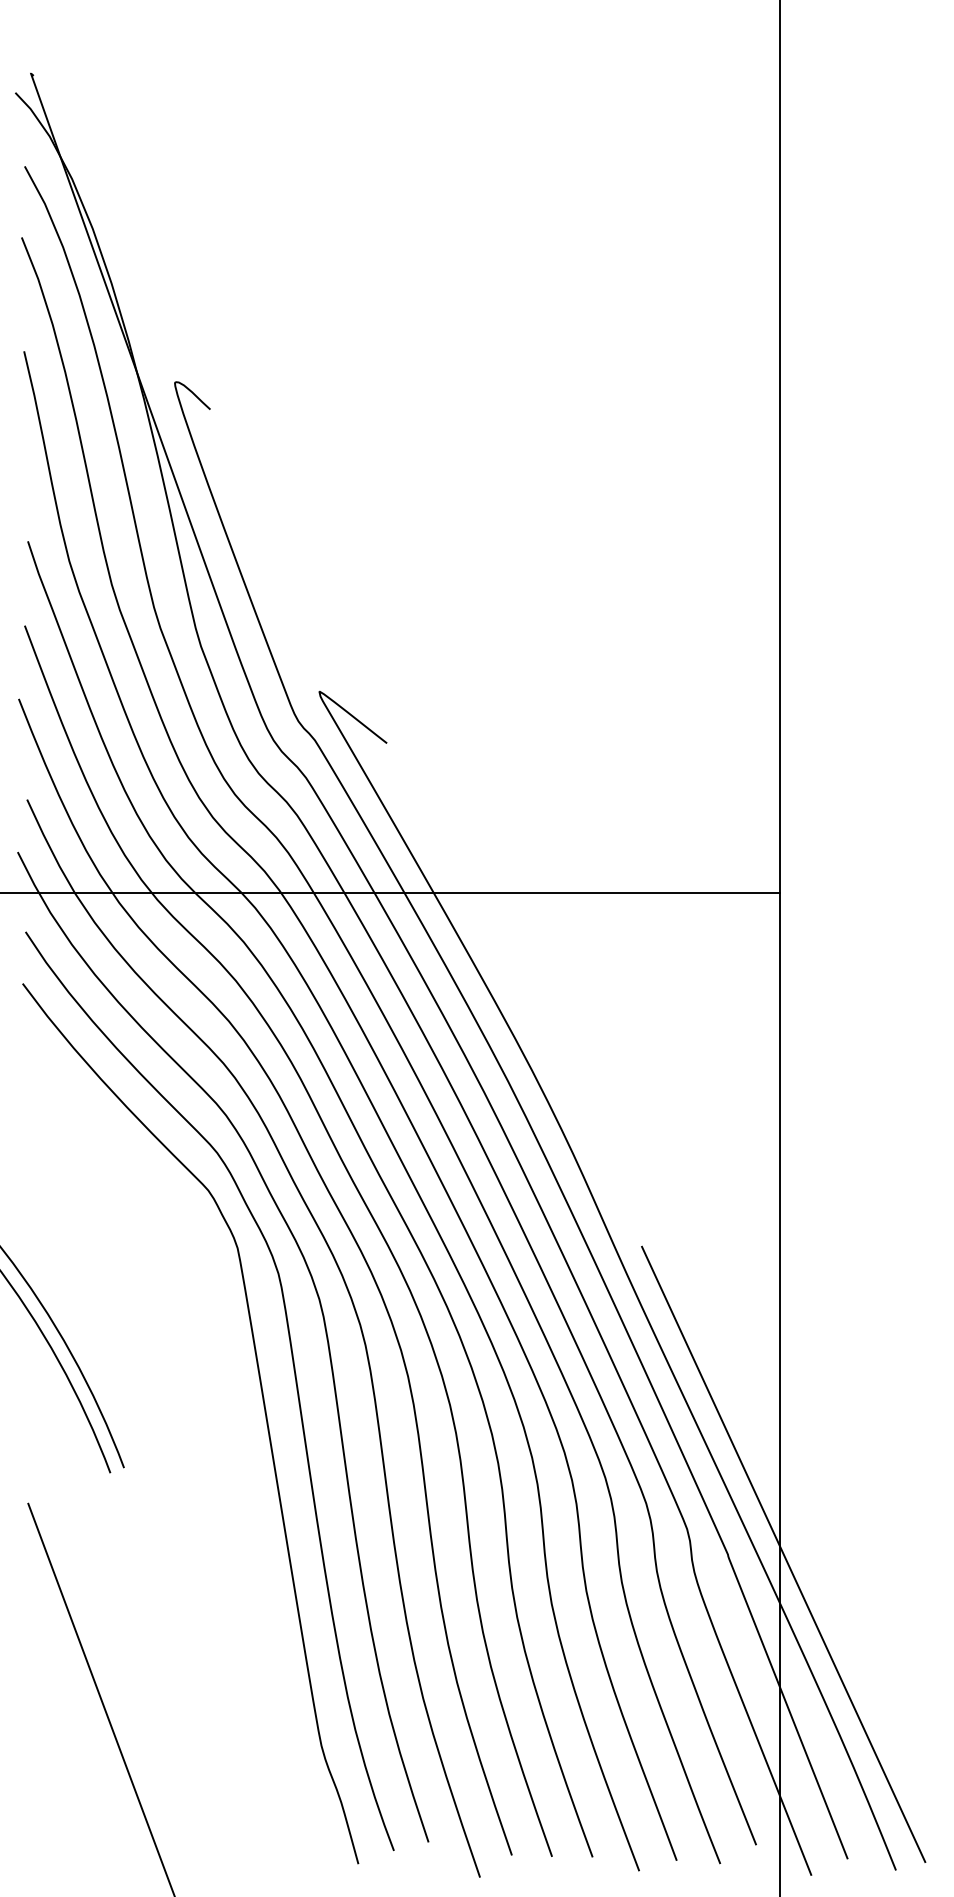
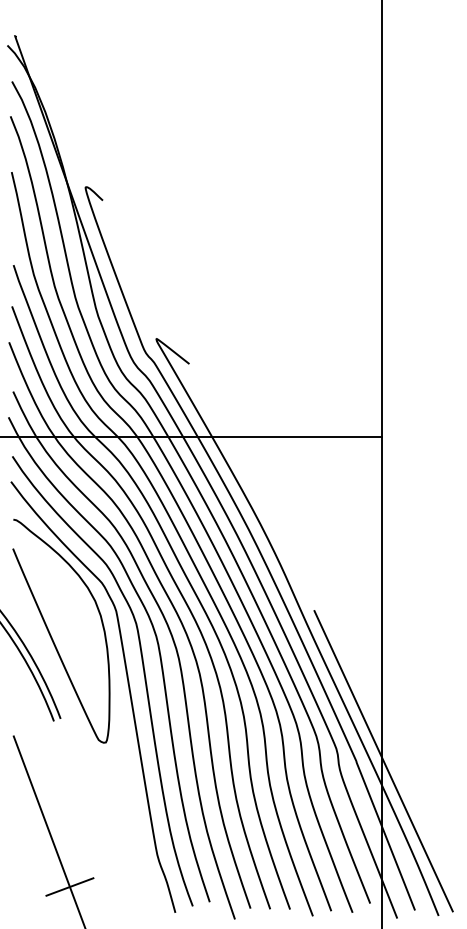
curve: (103, 1291) -> (50, 632), added
line: (142, 1810) -> (69, 886), added

